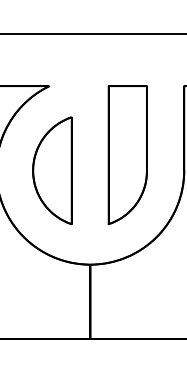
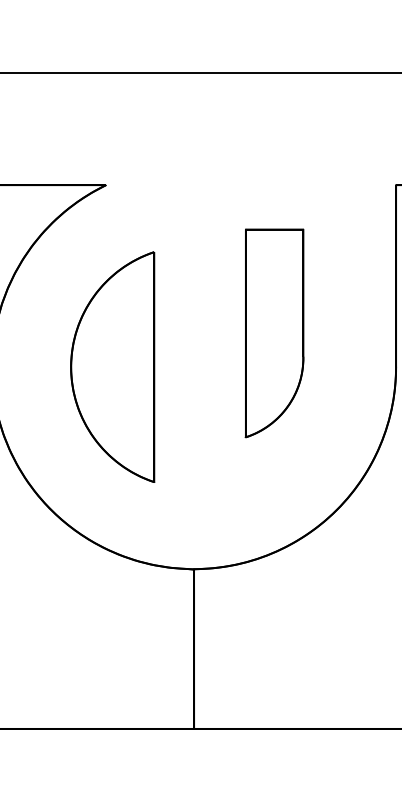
part: (127, 154) -> (274, 332), size x0.7

